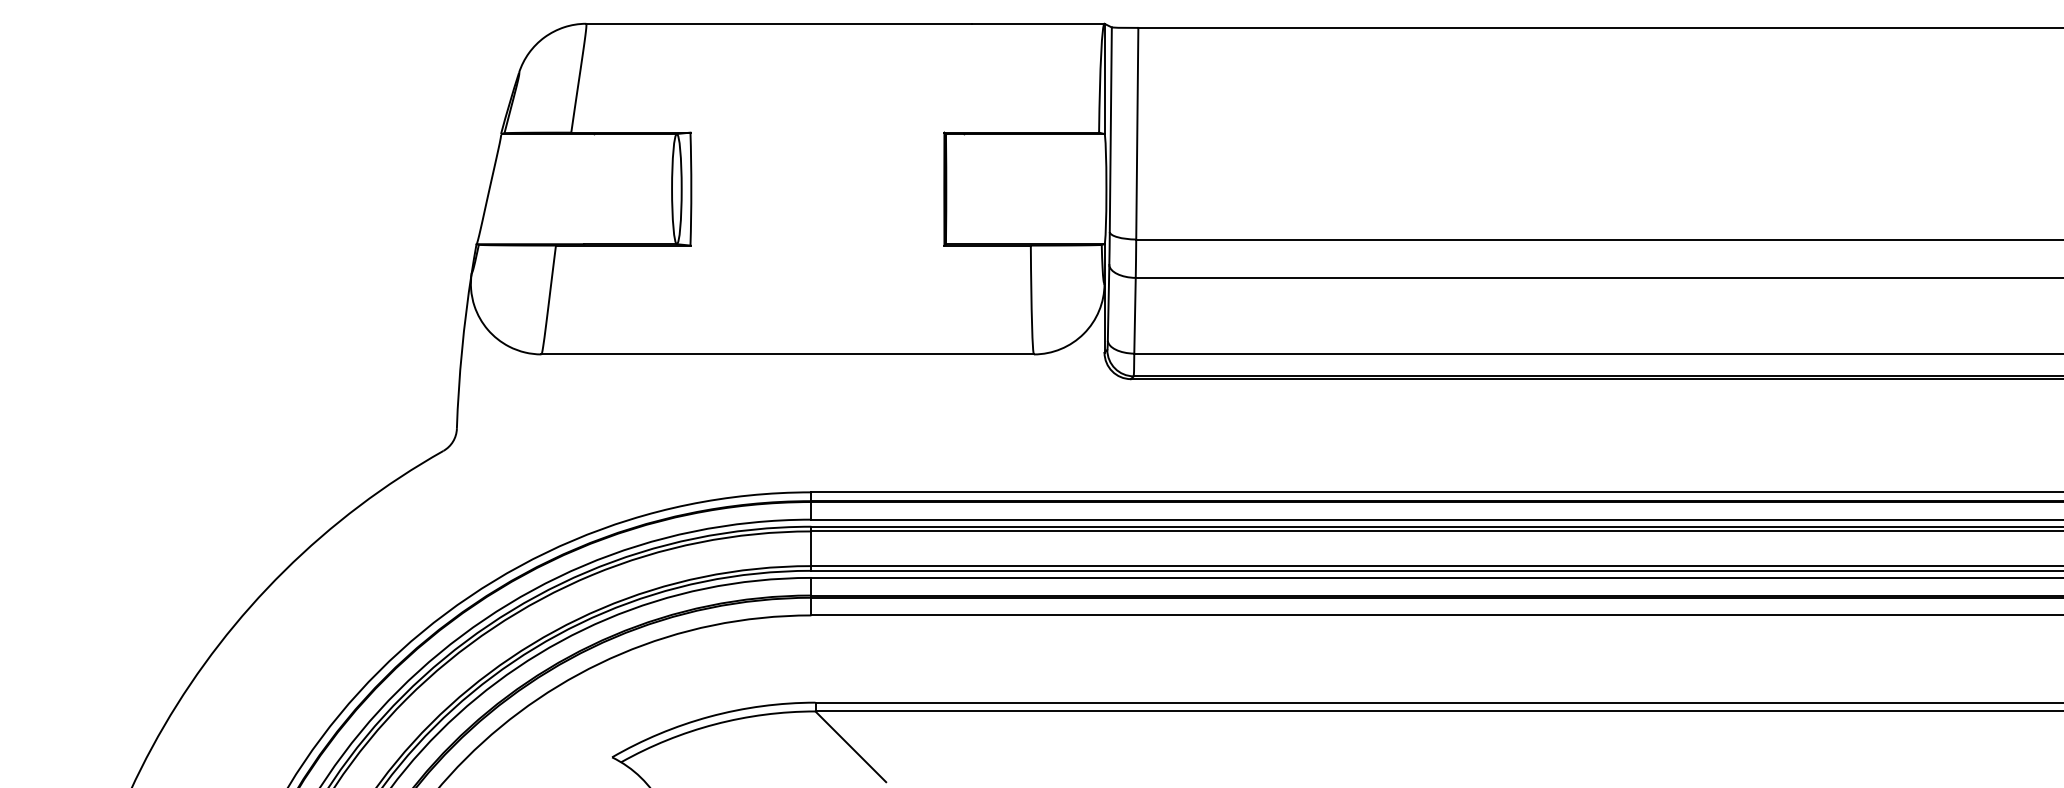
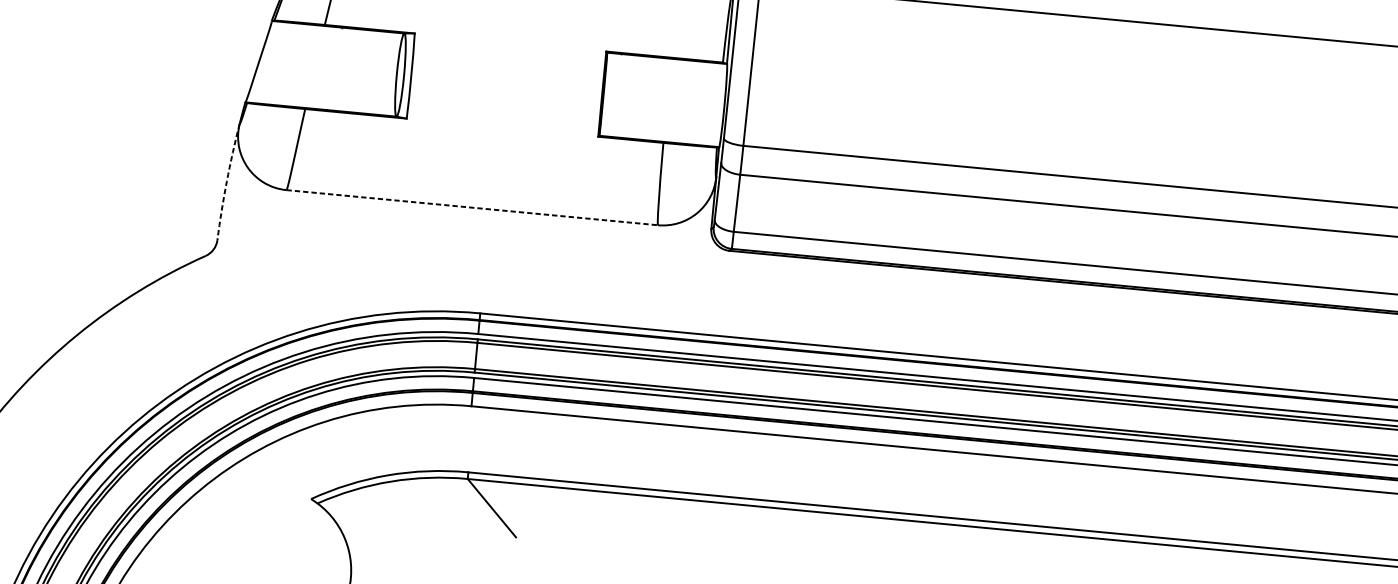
arc: (462, 350) -> (227, 181), solid -> dashed
line: (788, 354) -> (472, 207), solid -> dashed

